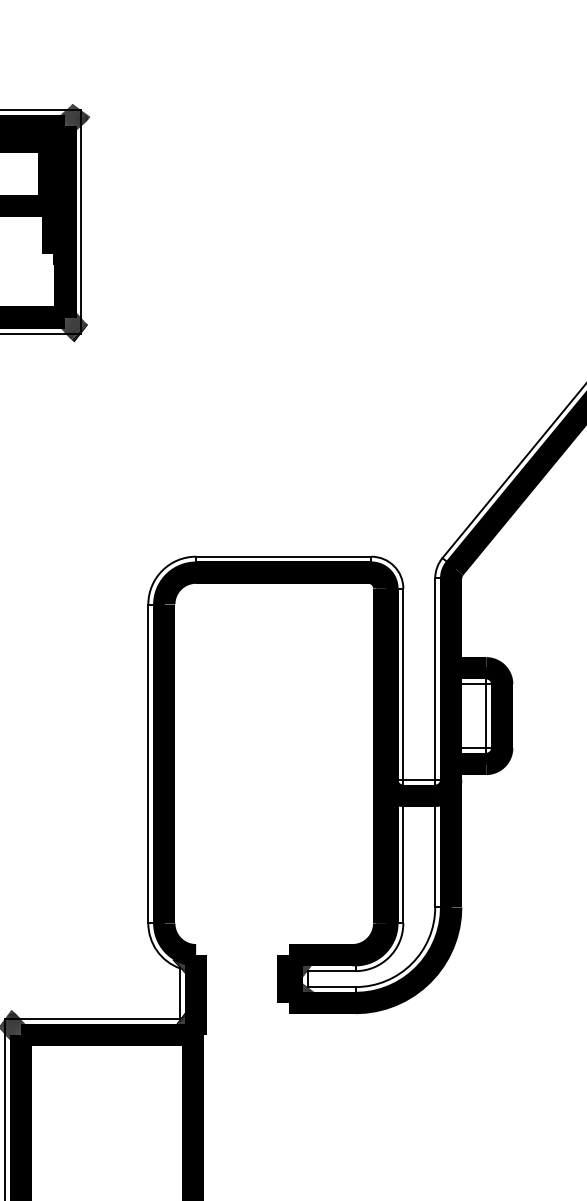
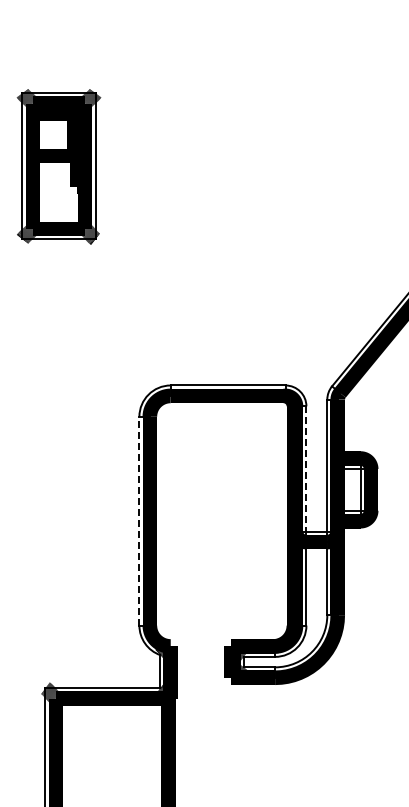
line: (403, 684) -> (306, 469), solid -> dashed
line: (148, 762) -> (139, 520), solid -> dashed

